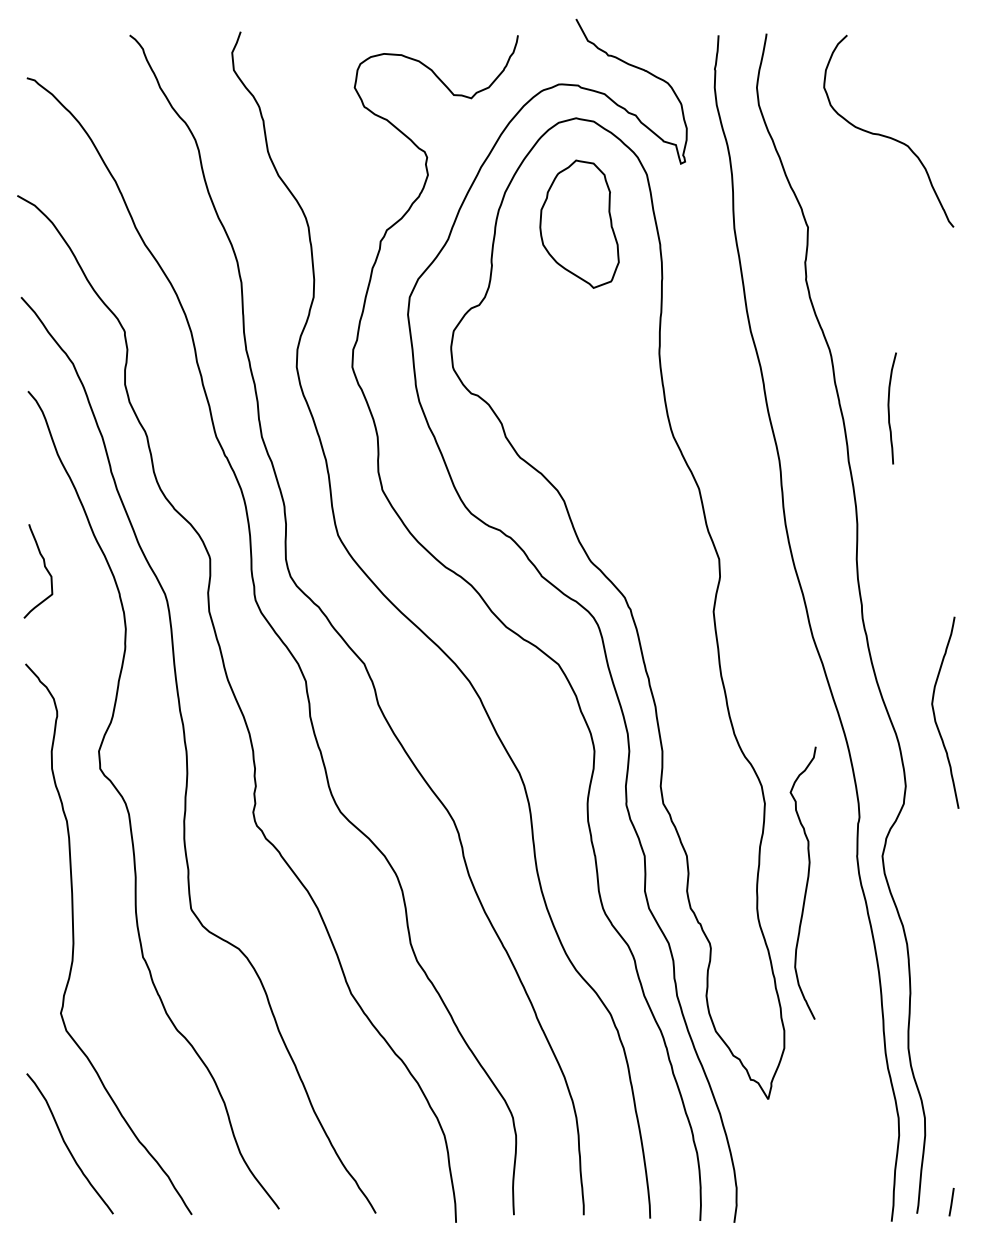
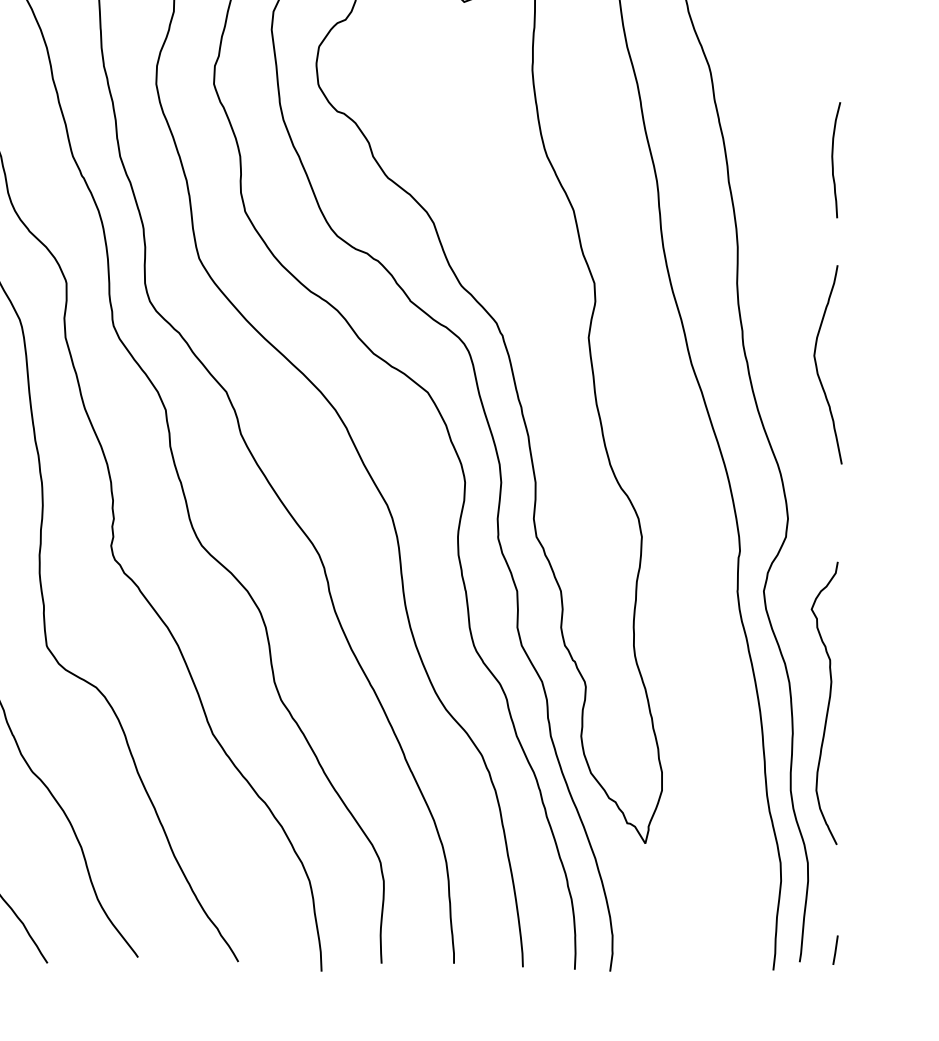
curve: (889, 408) -> (833, 160), moved
curve: (935, 714) -> (817, 366), moved
curve: (806, 882) -> (828, 702), moved

